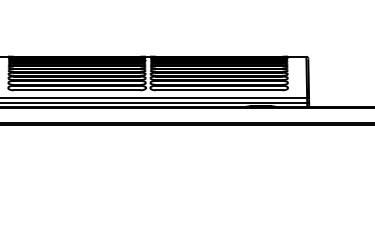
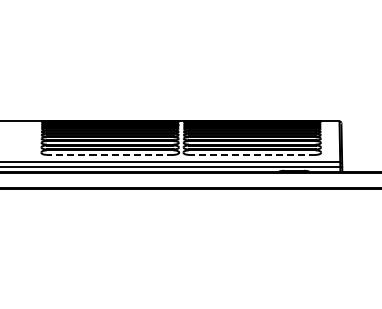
line: (76, 89) -> (109, 154), solid -> dashed
line: (218, 89) -> (251, 154), solid -> dashed

